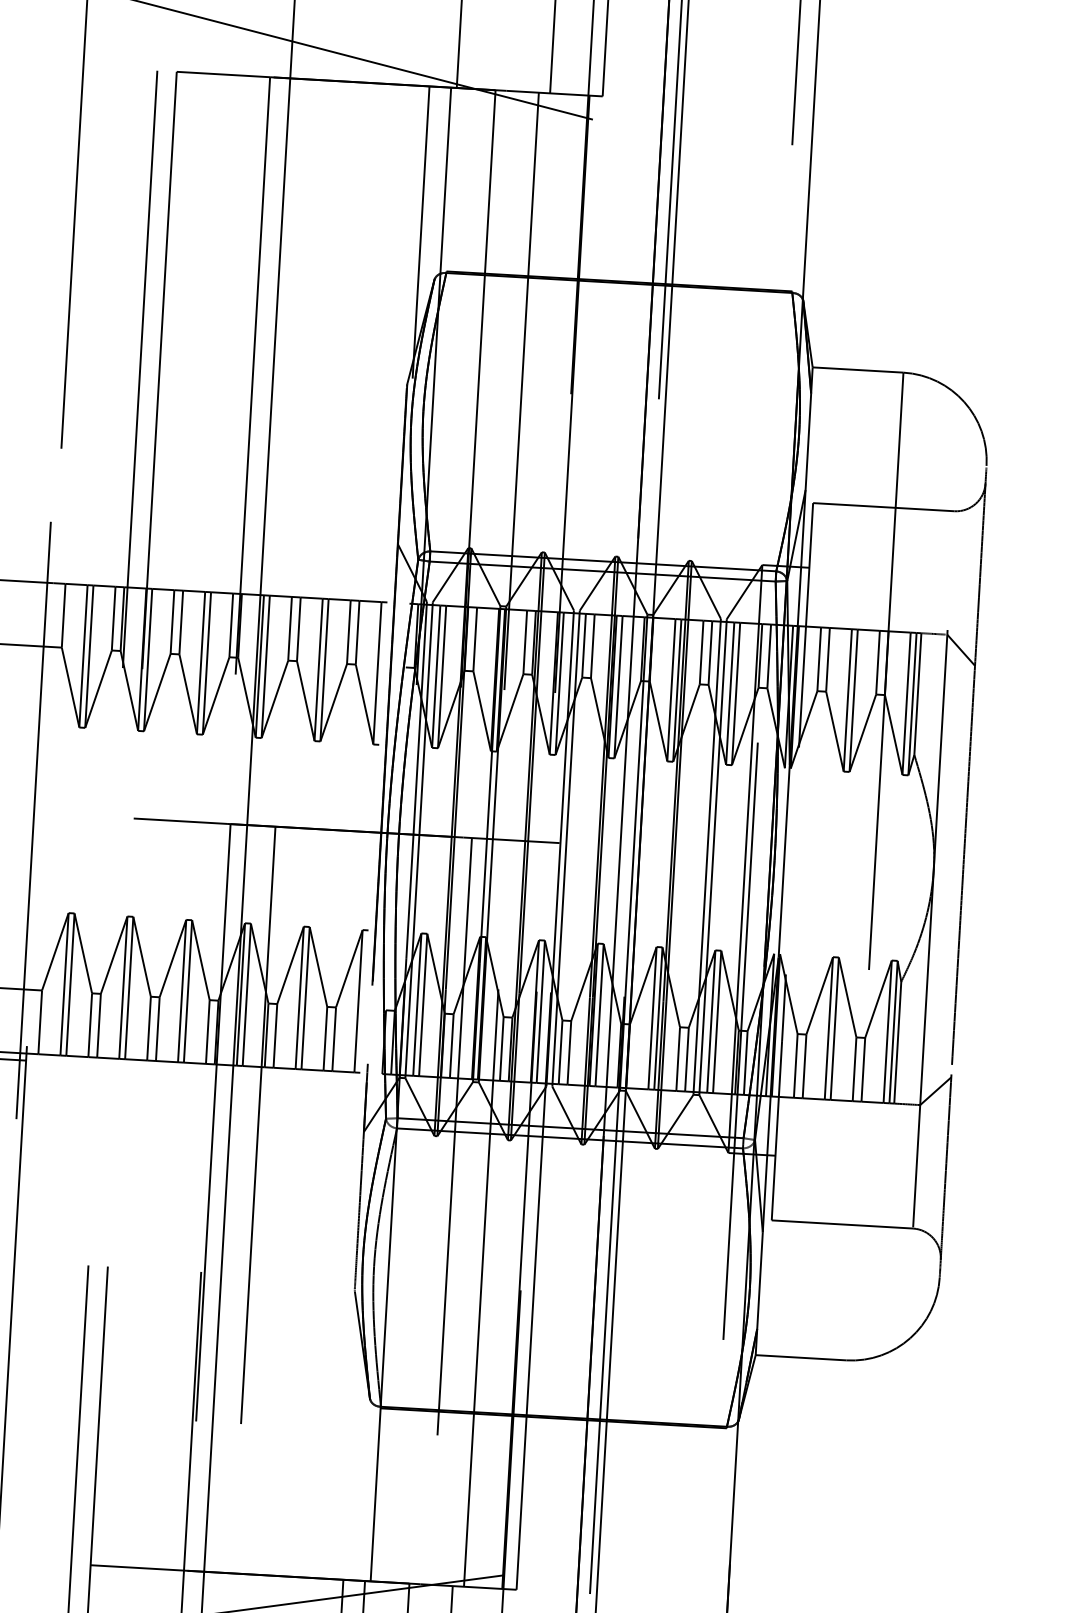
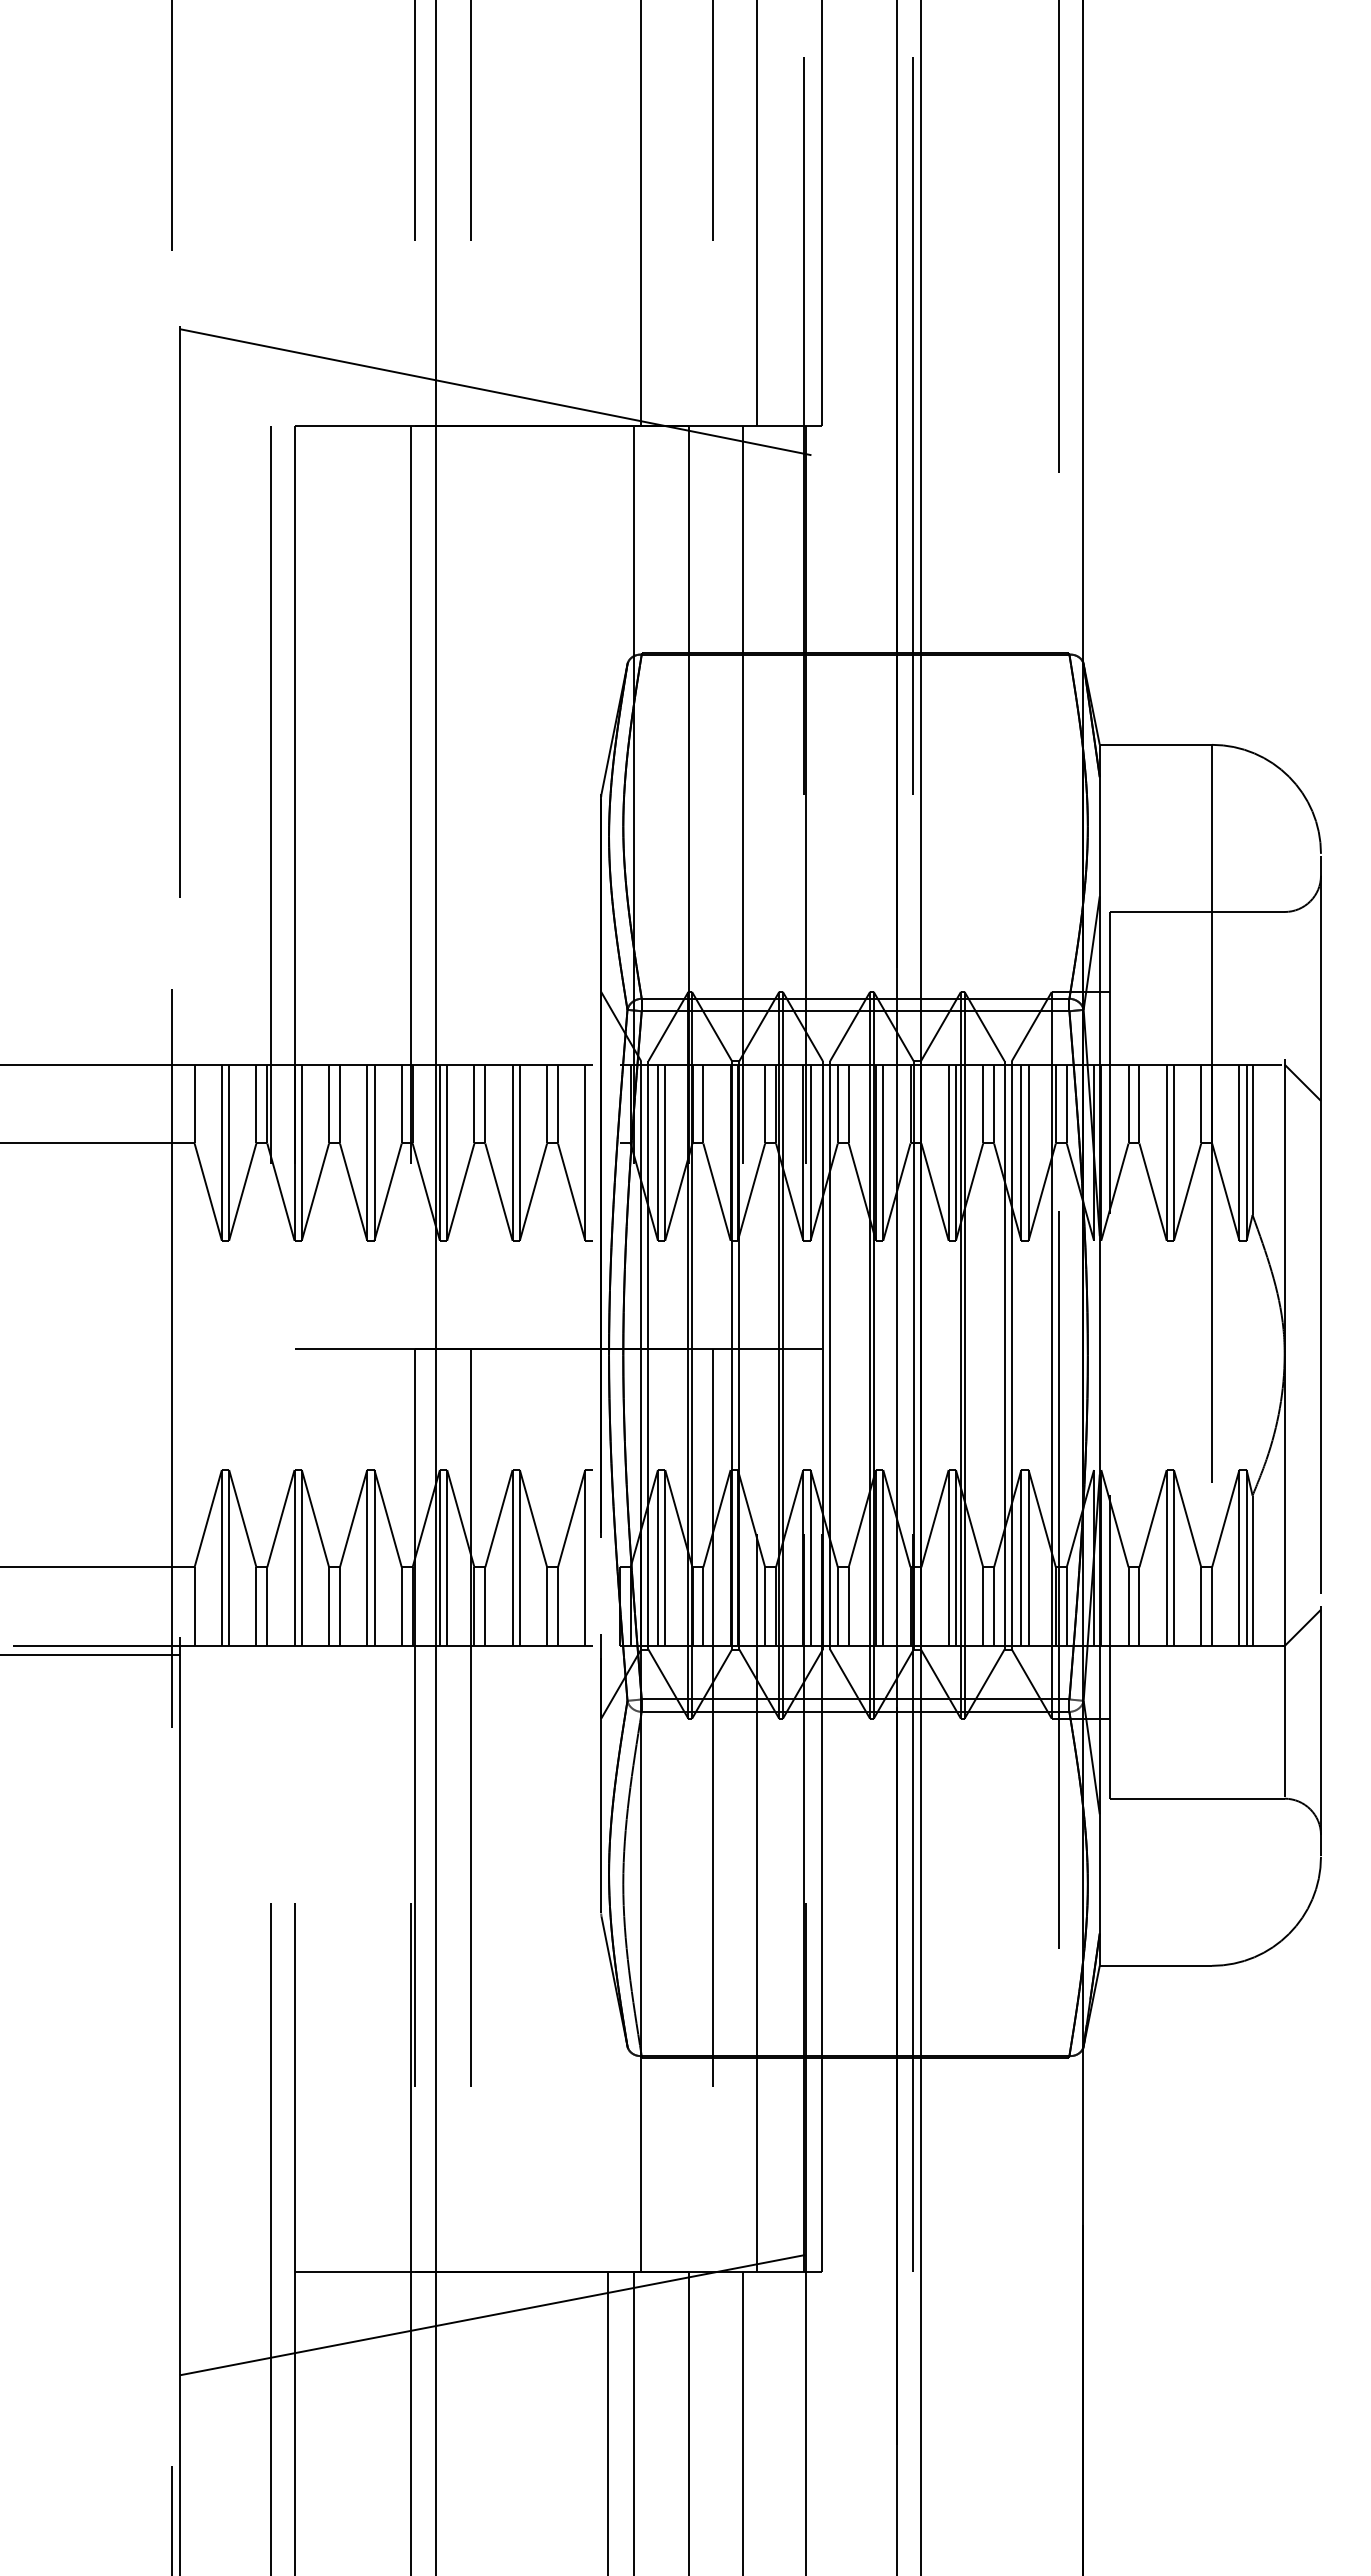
line: (420, 232) -> (607, 606), removed

